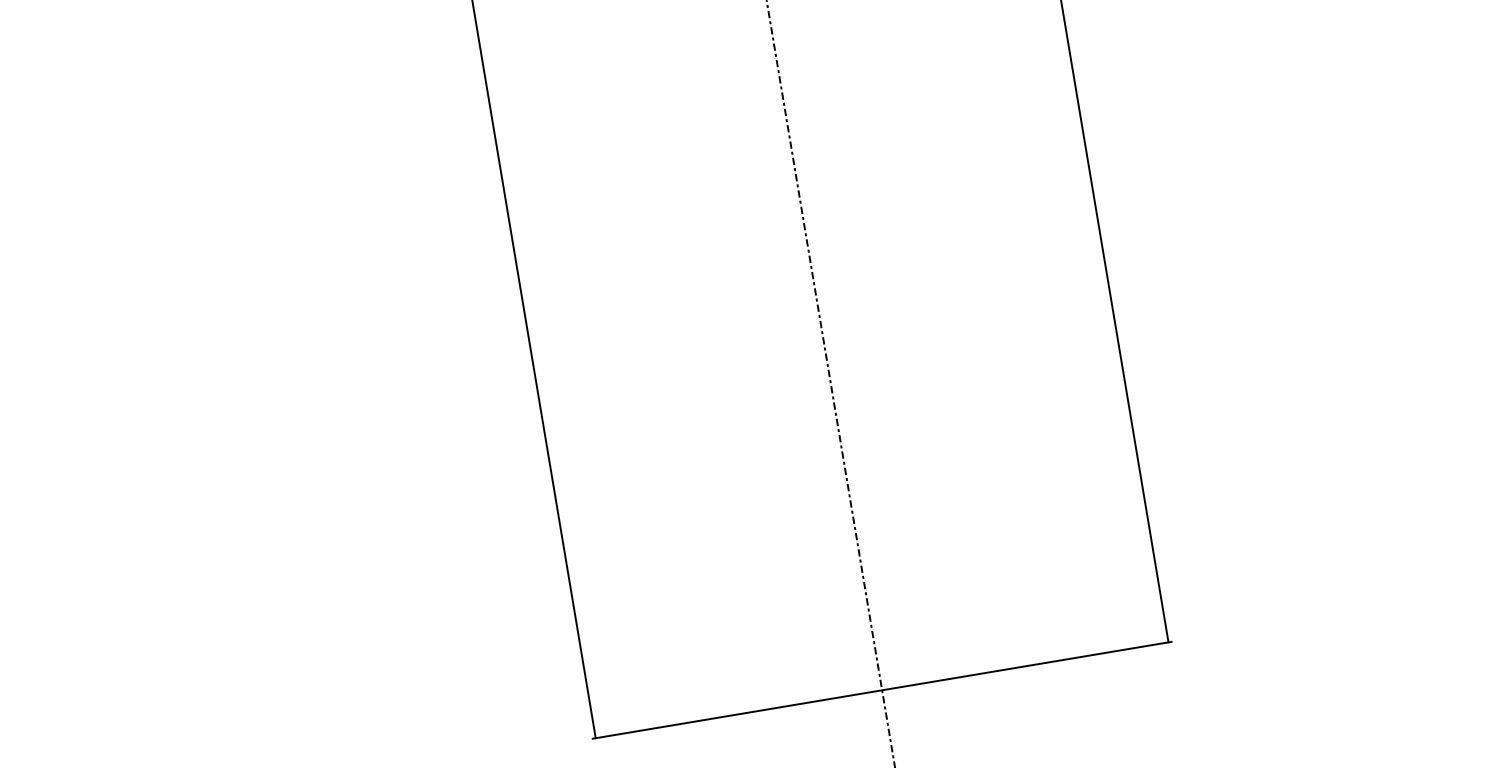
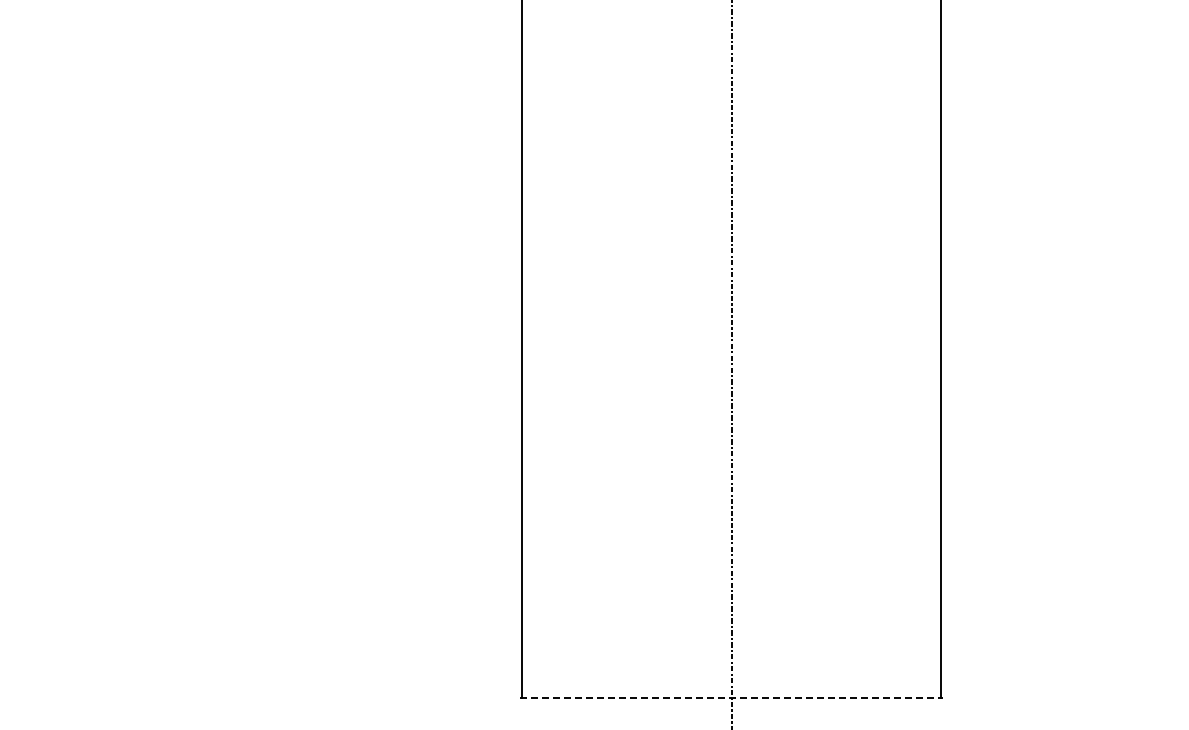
line: (881, 690) -> (731, 697), solid -> dashed

